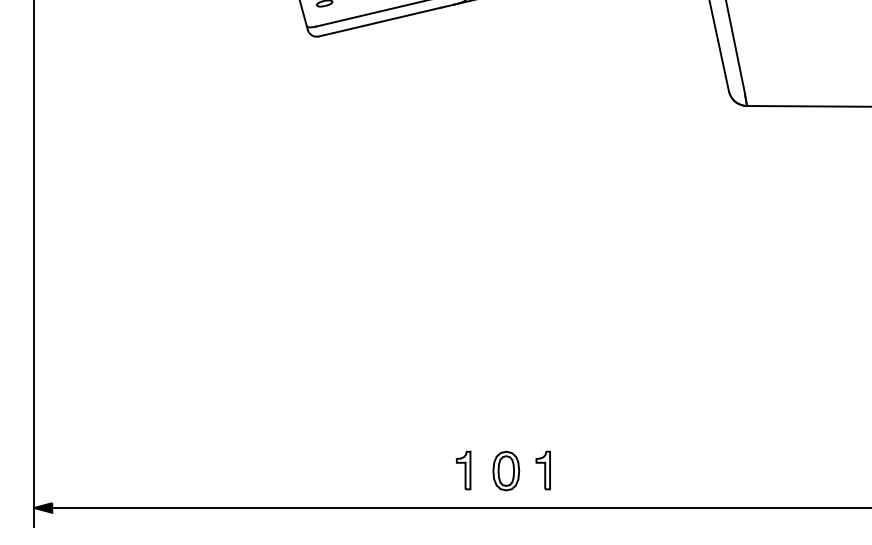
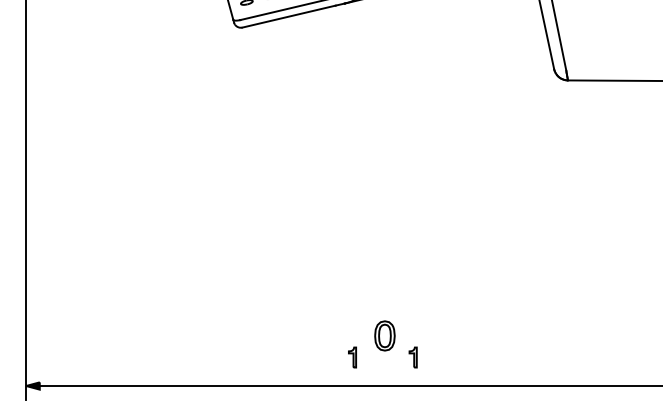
part: (463, 470) -> (352, 357), size x0.7
part: (505, 470) -> (384, 335), moved
part: (543, 470) -> (413, 357), size x0.7

